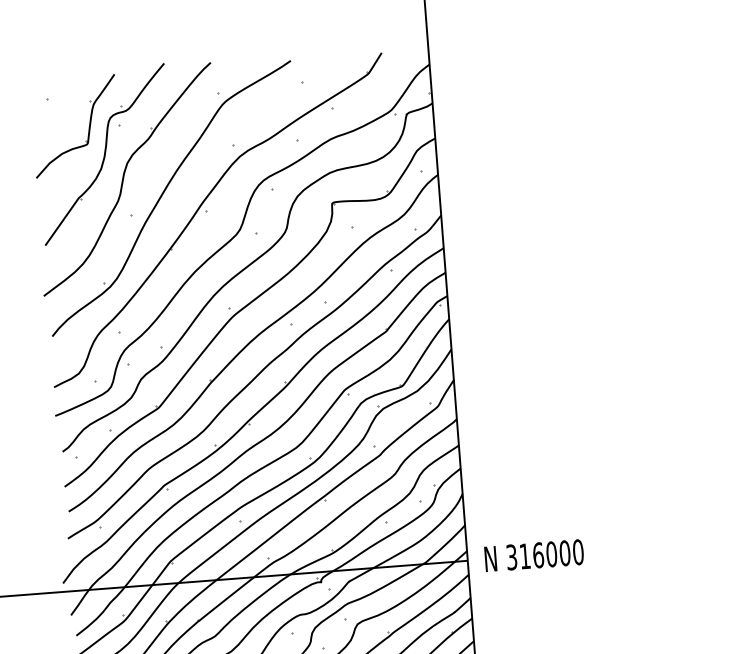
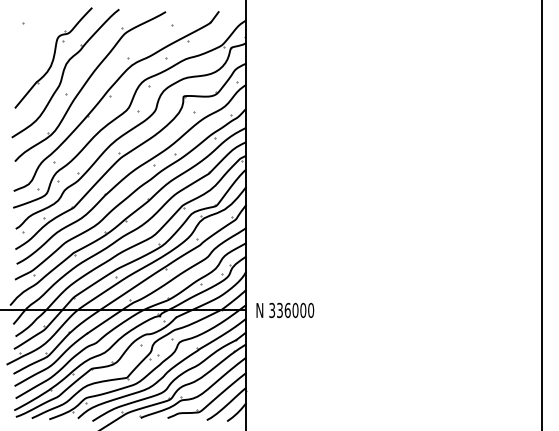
part: (87, 130) -> (44, 43), removed
text: (524, 556) -> (279, 310), 316000 -> 336000

